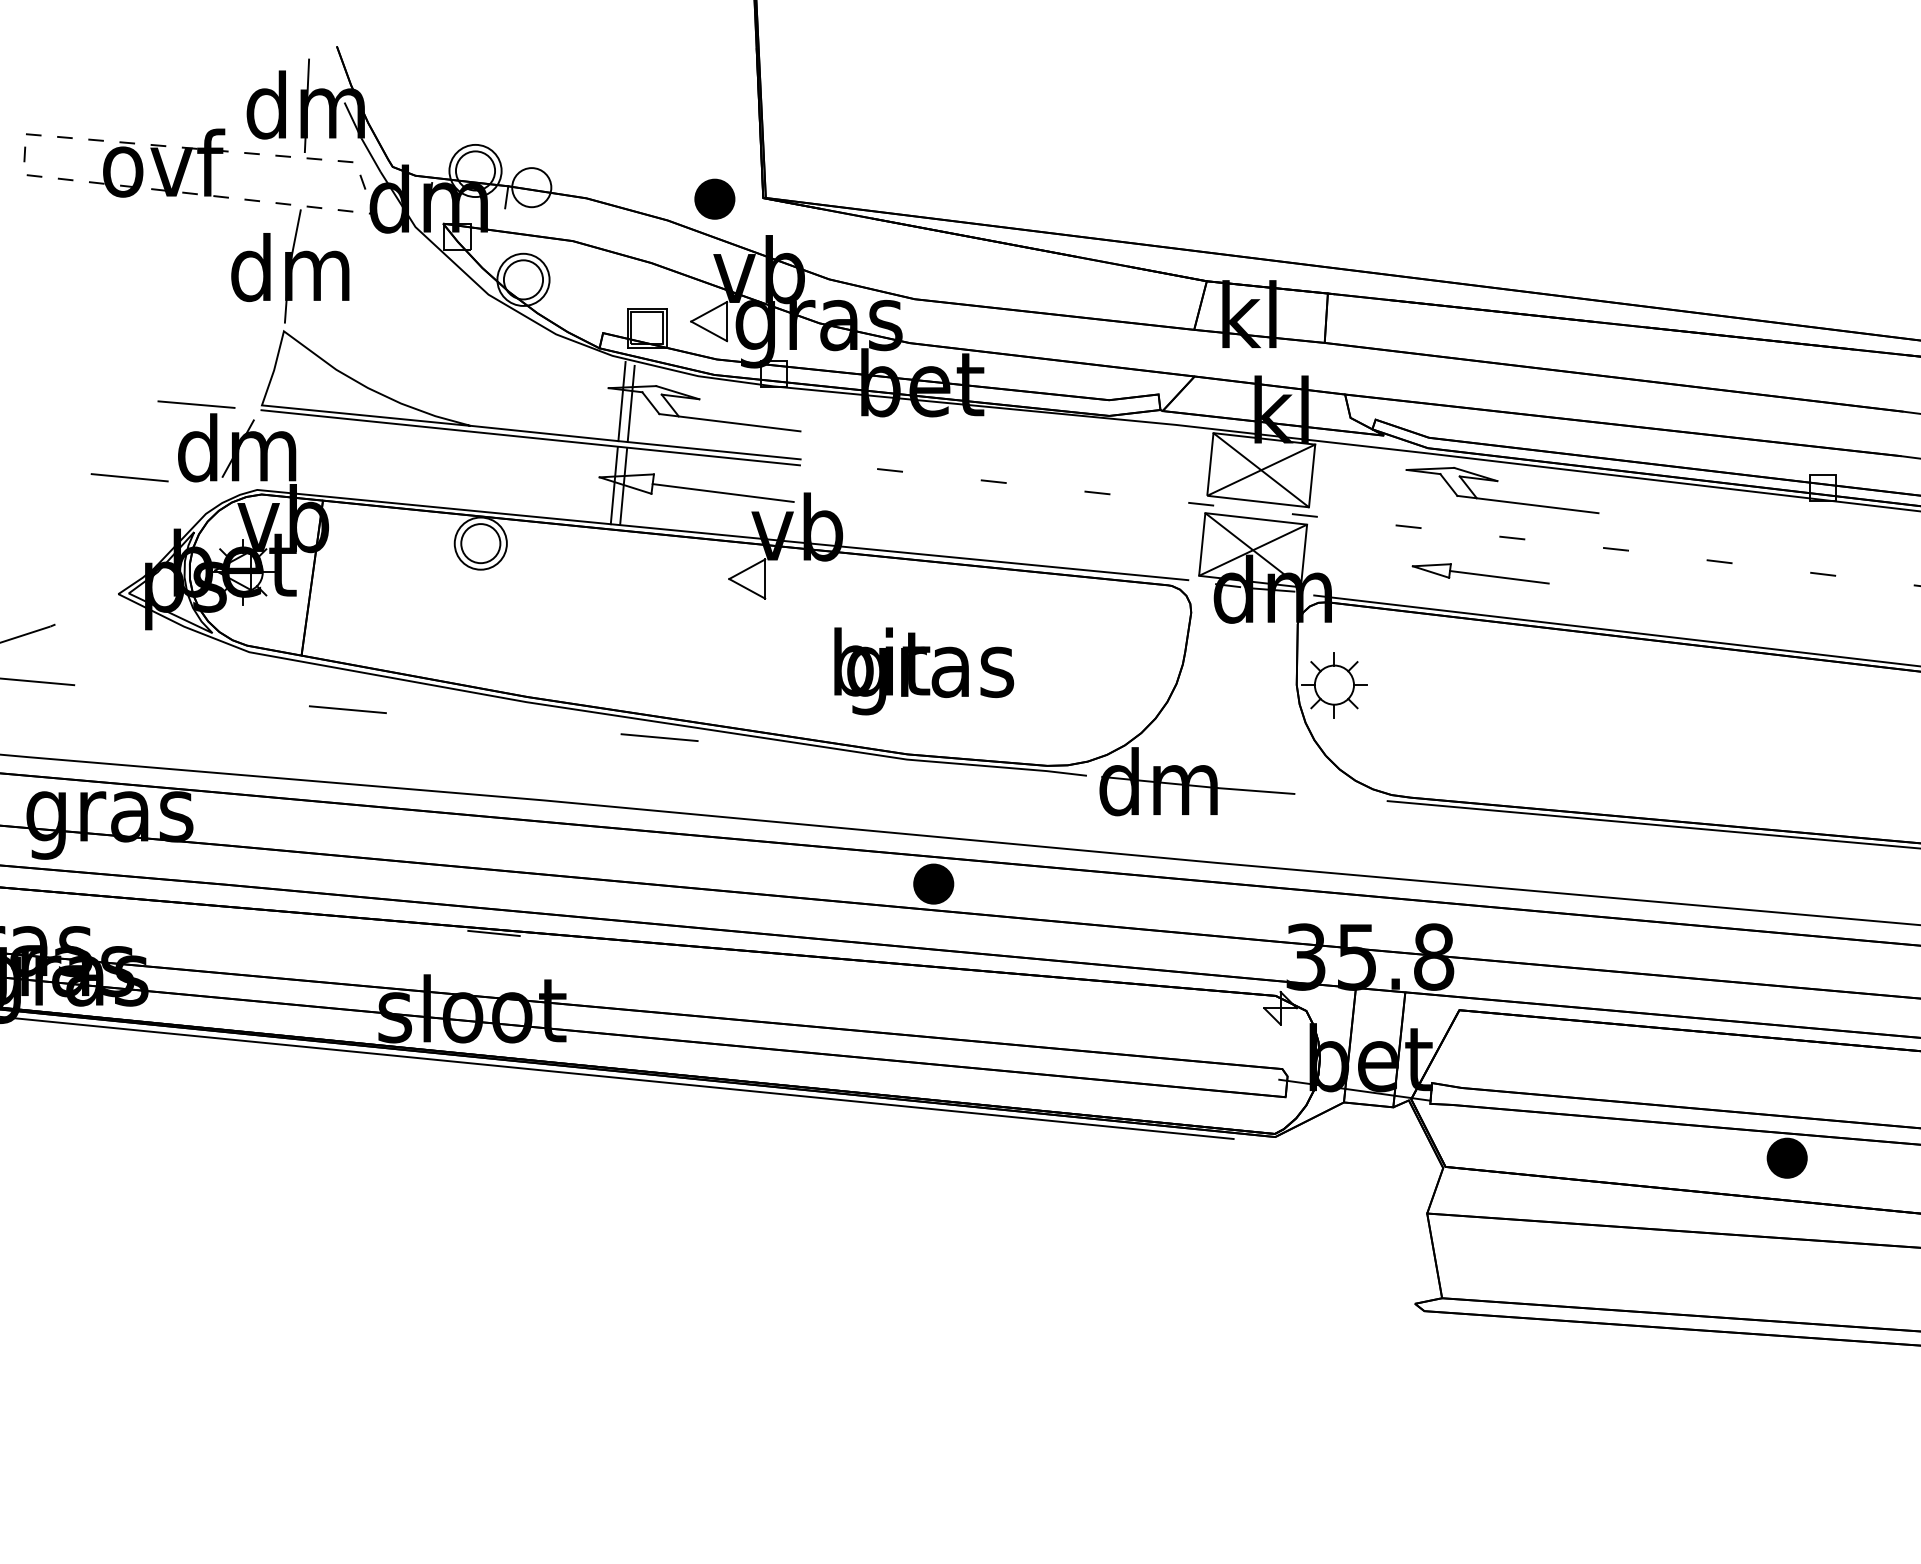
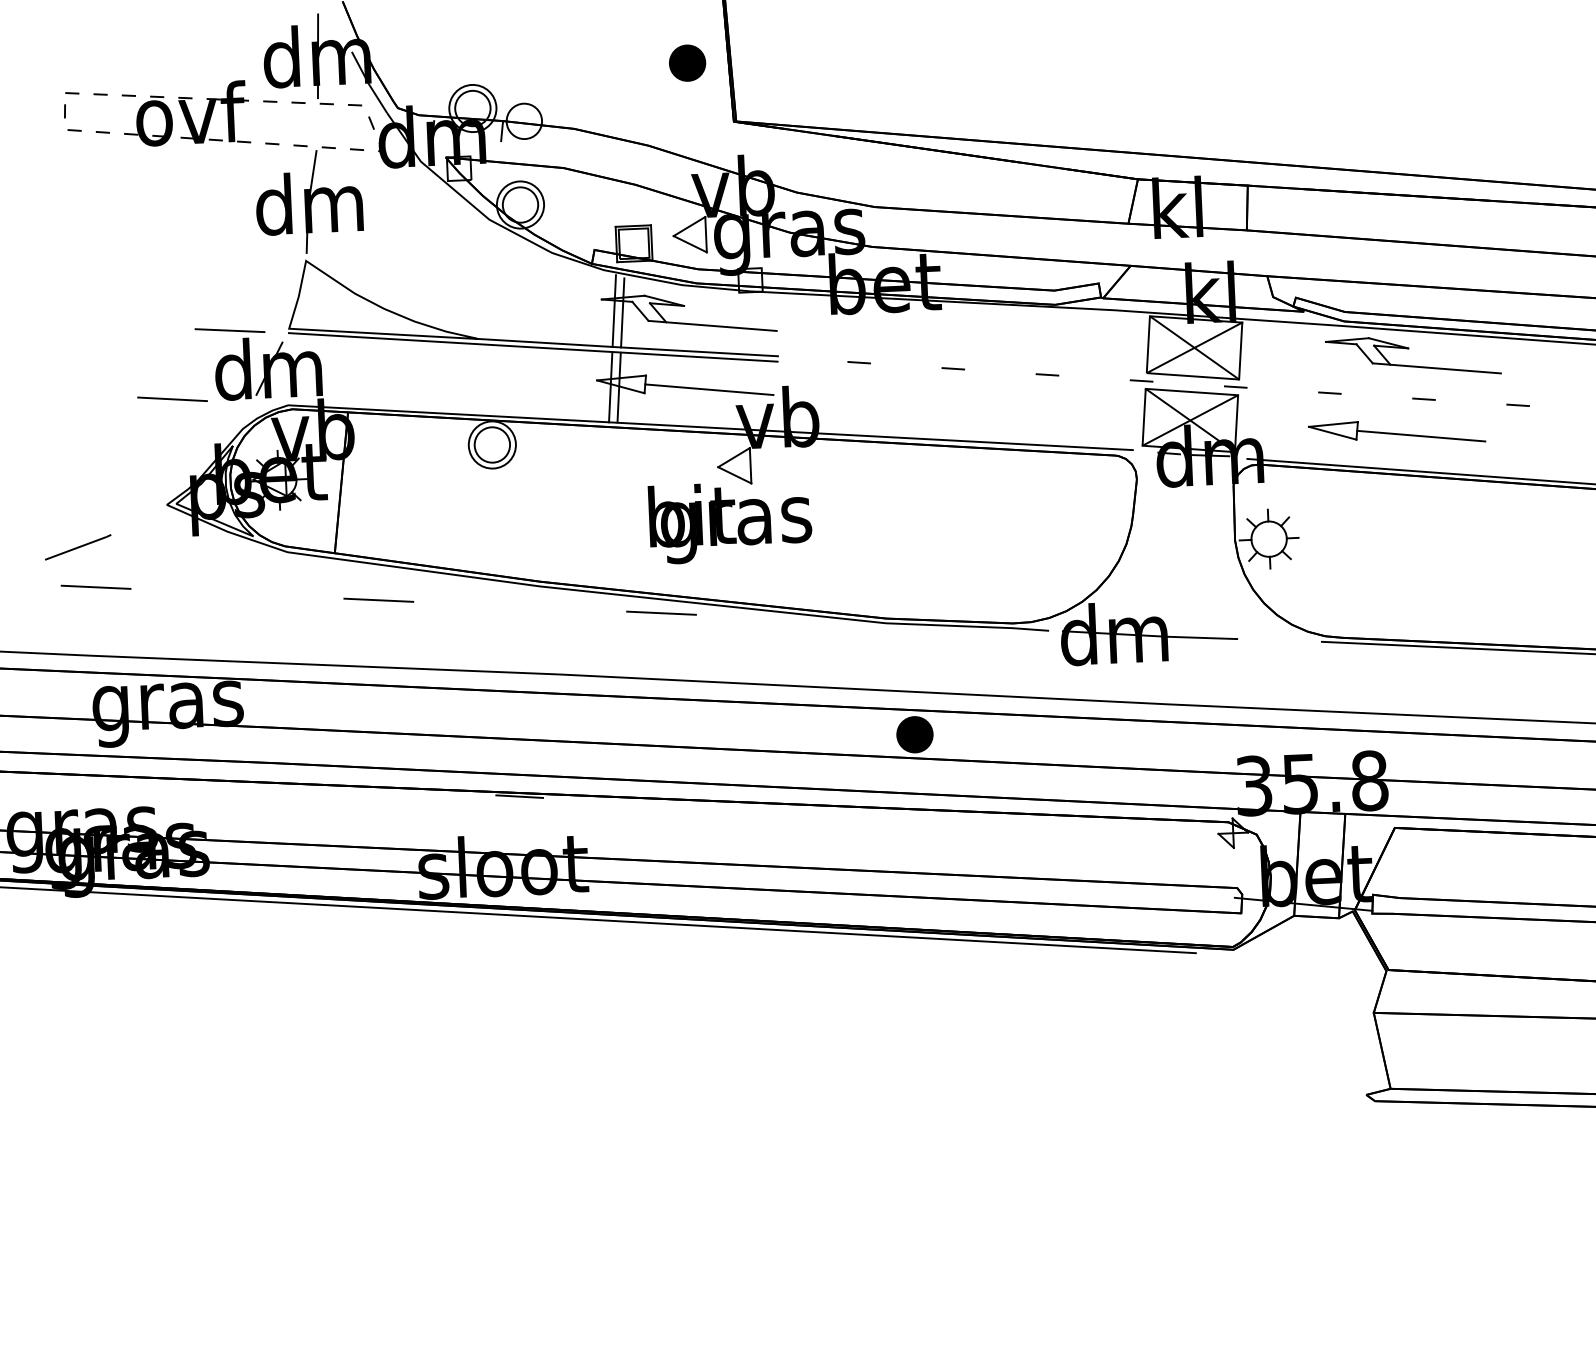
part: (714, 198) -> (687, 62), moved
part: (1480, 573) -> (1396, 432), size x1.43
text: (924, 671) -> (730, 522), moved

